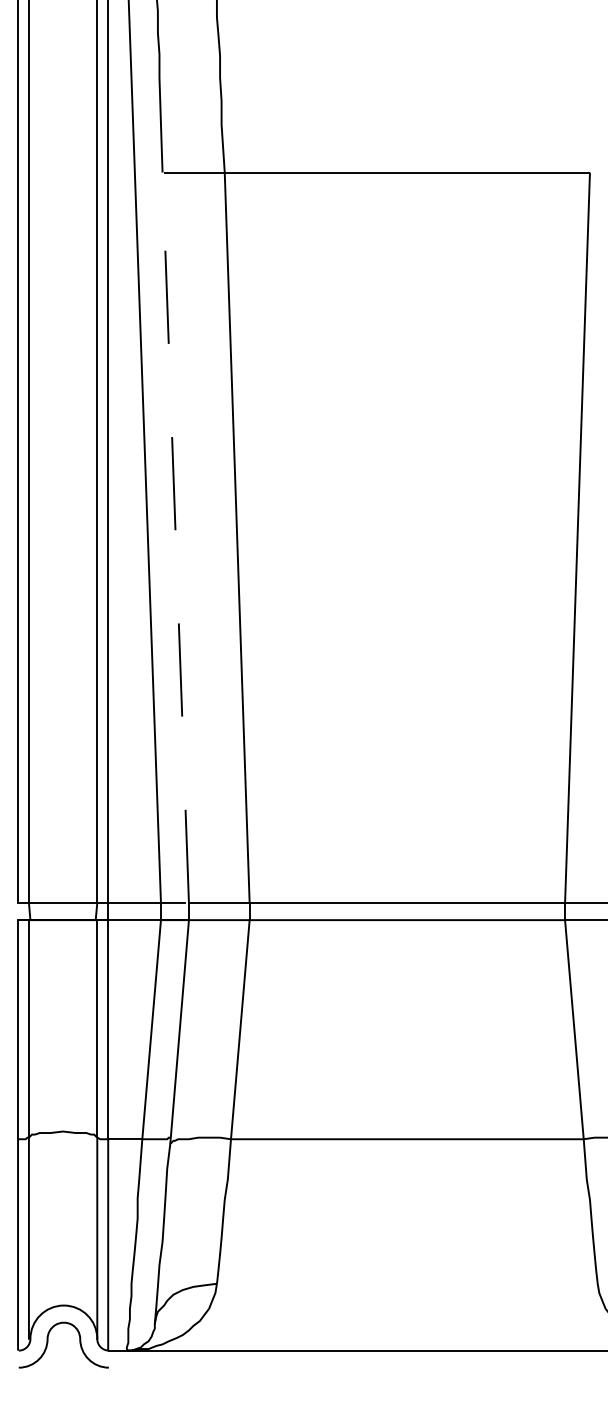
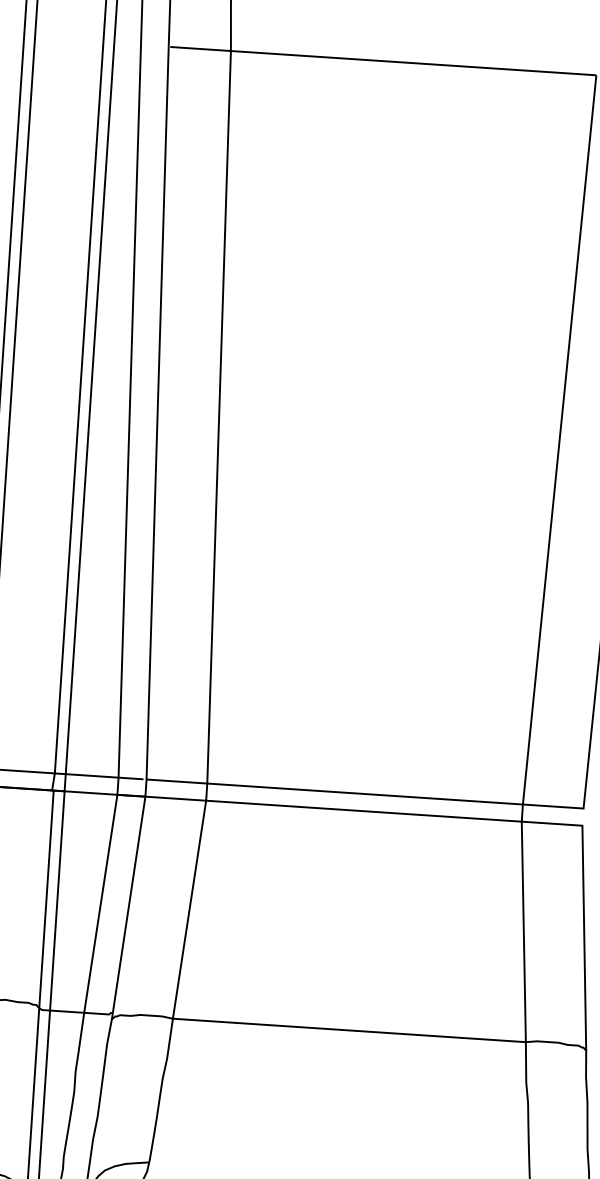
line: (175, 537) -> (157, 412), dashed -> solid

